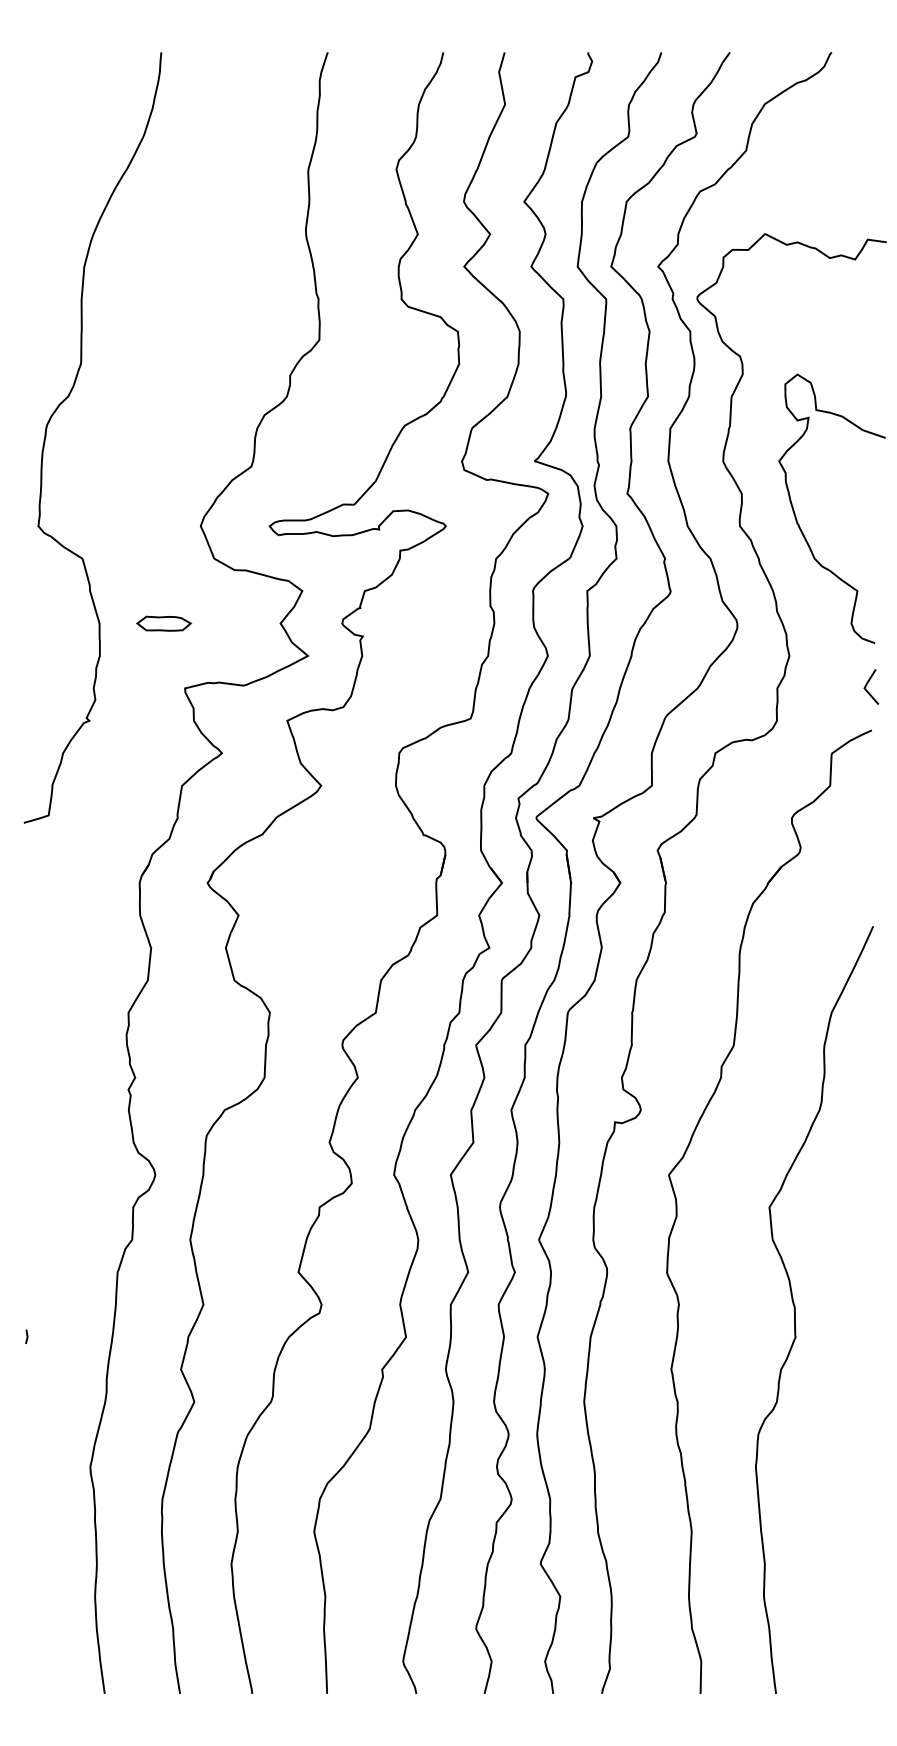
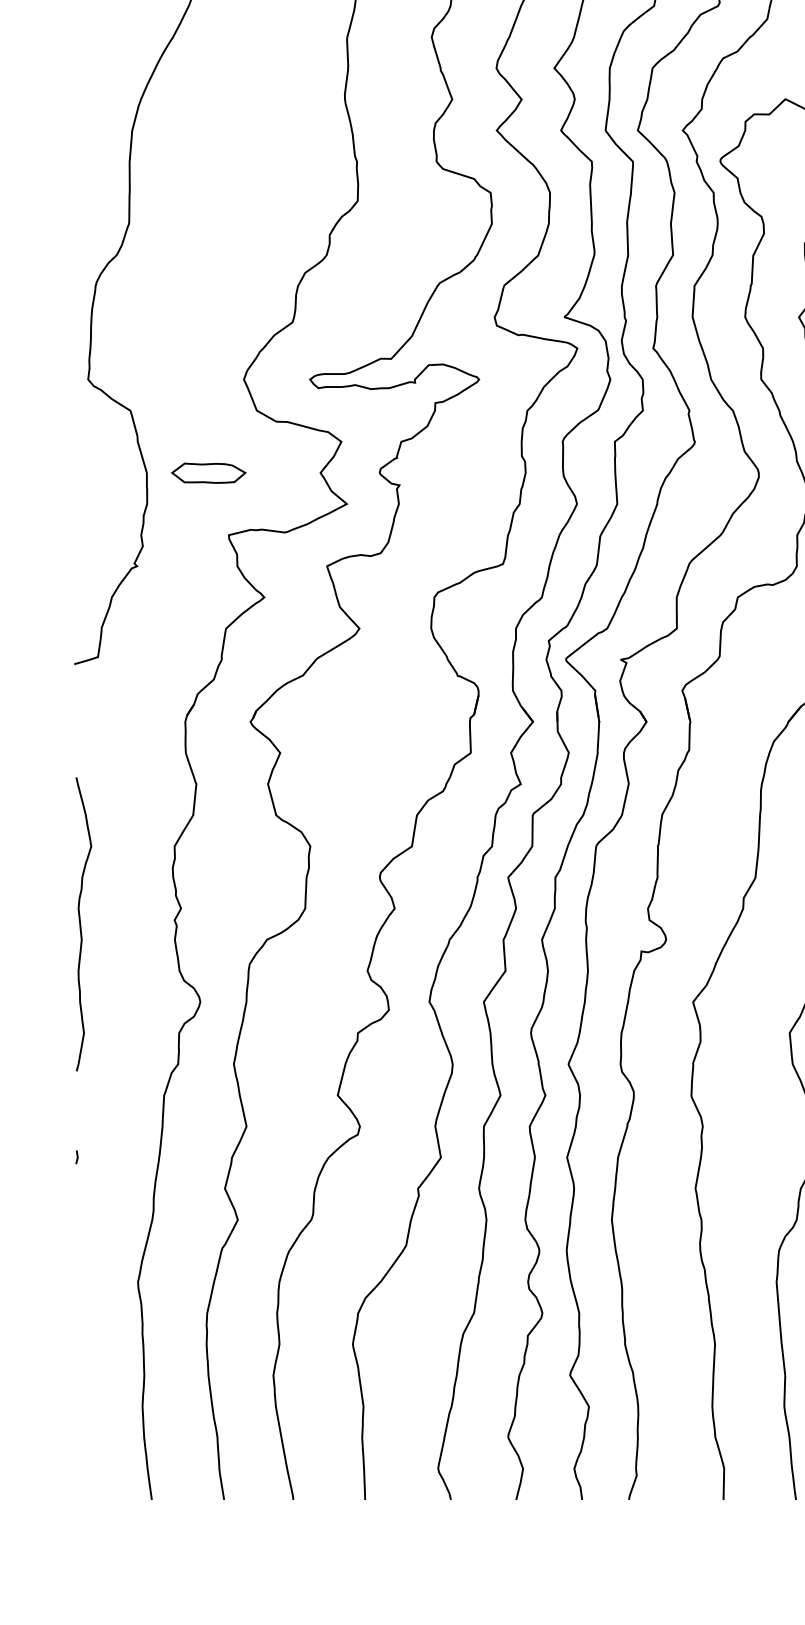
part: (163, 623) -> (208, 472), size x1.43
curve: (31, 1094) -> (81, 924), added

